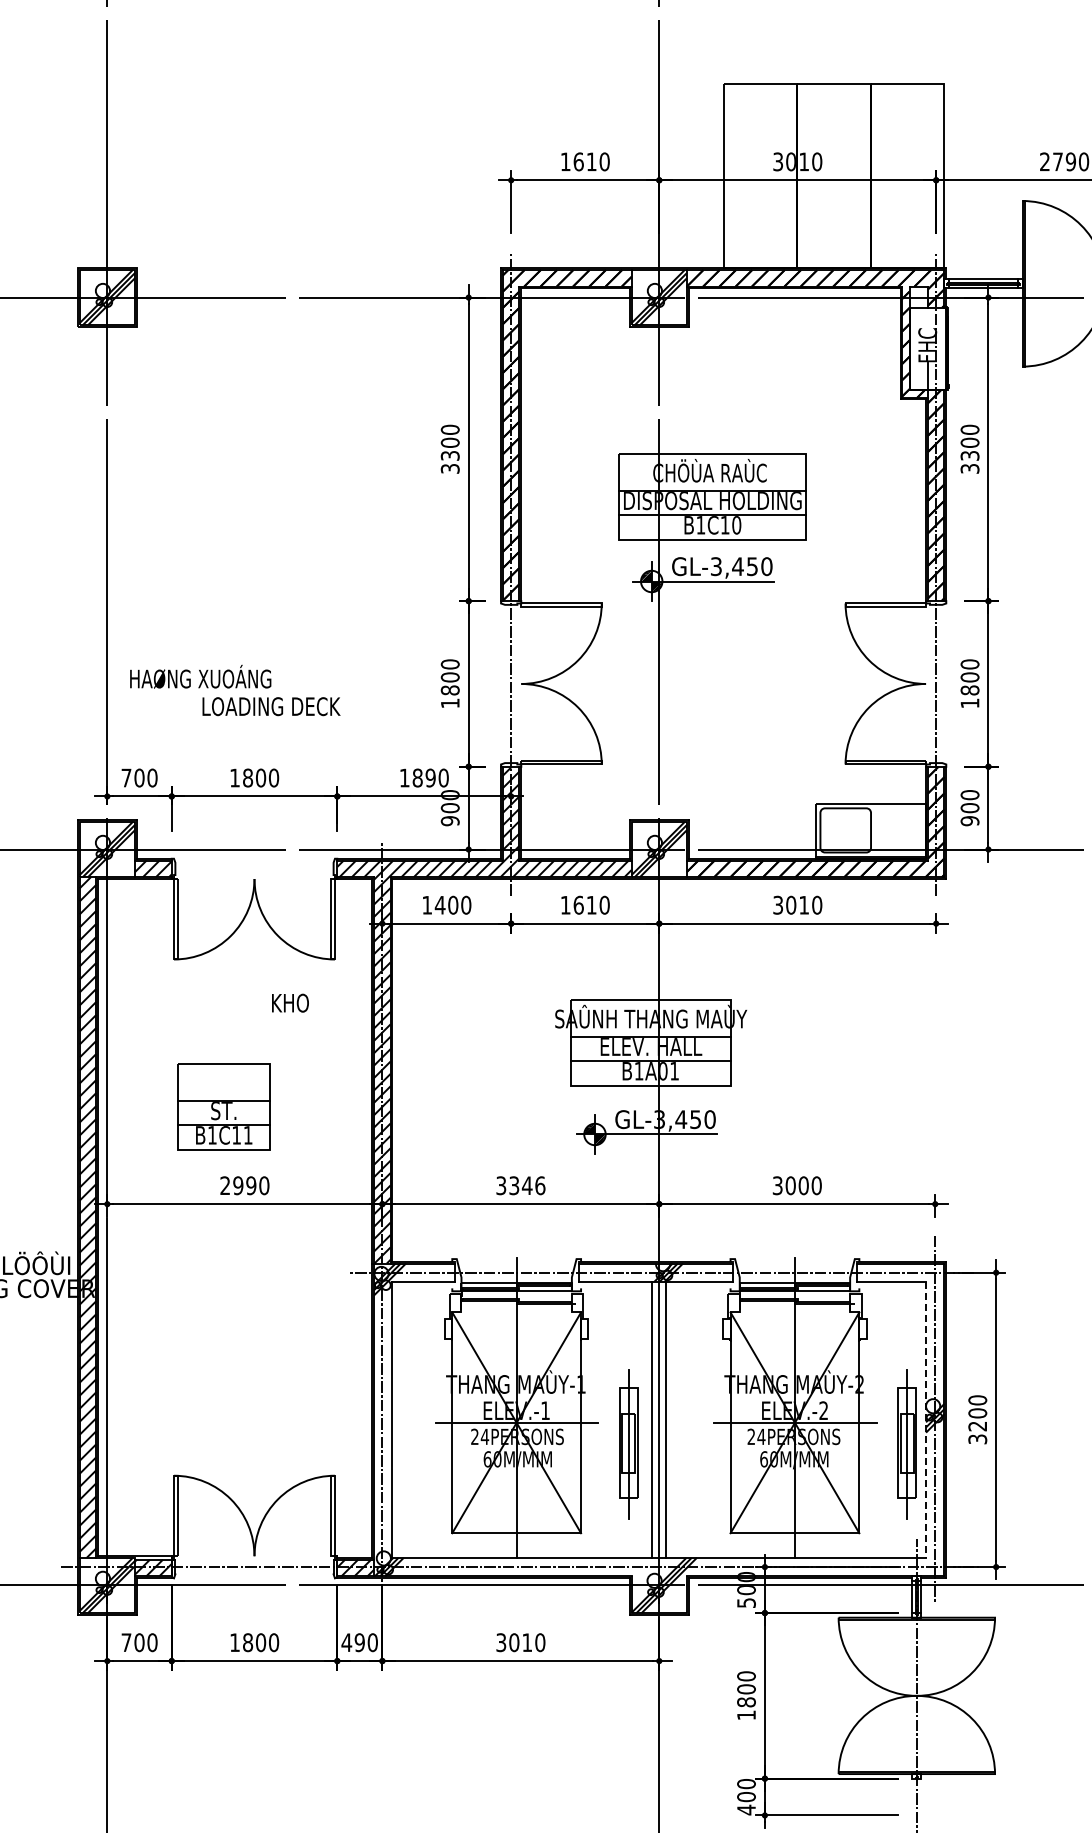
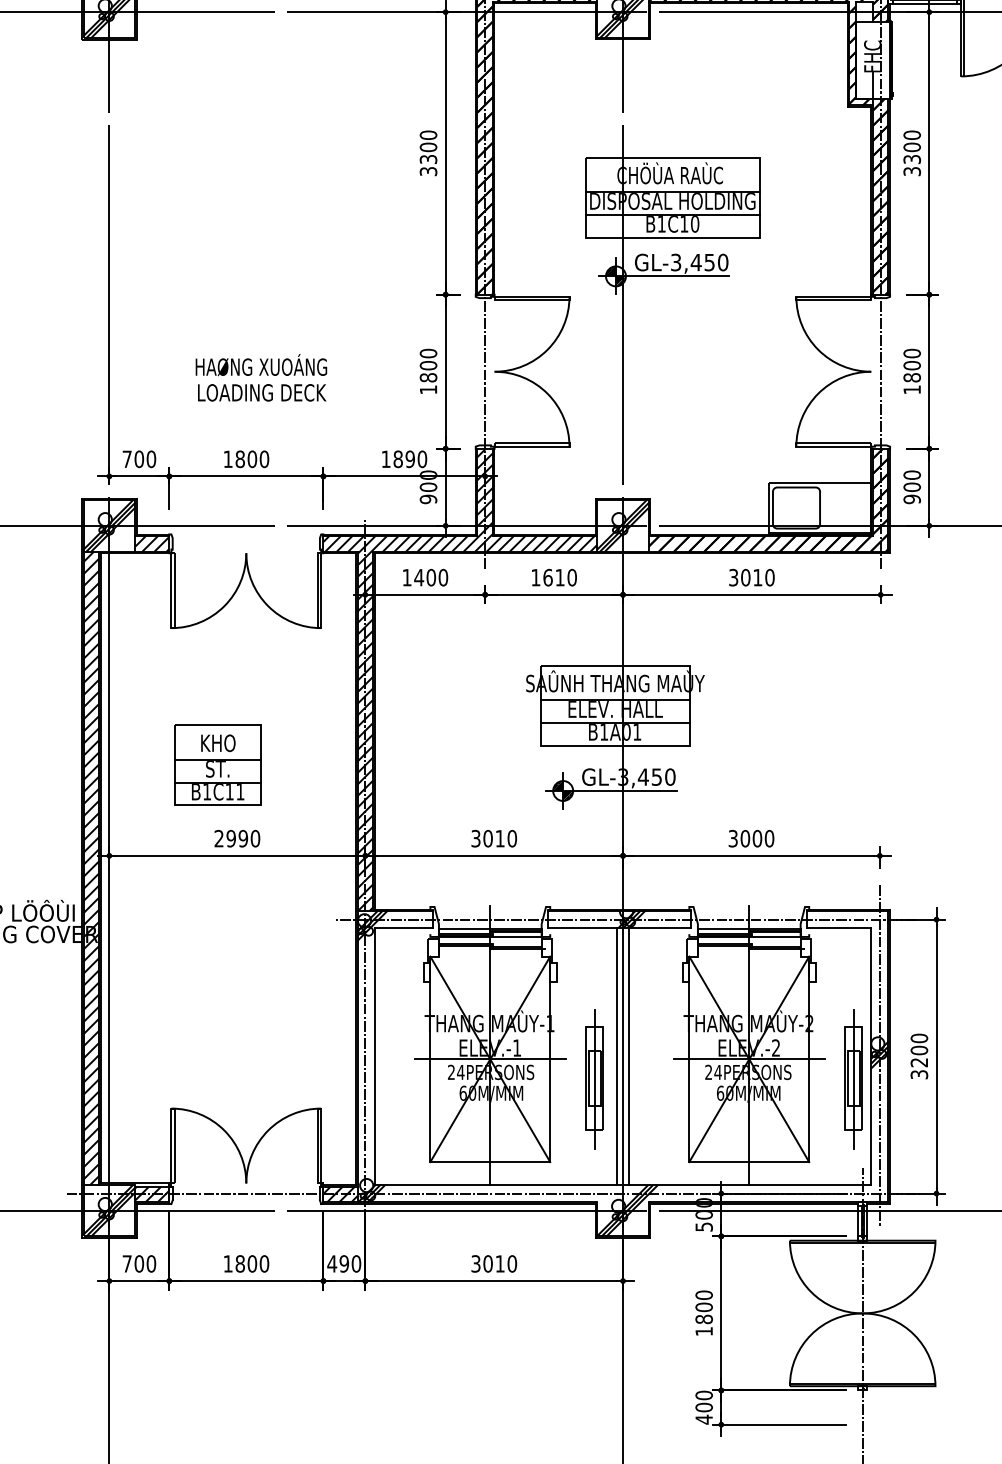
text: (200, 676) -> (261, 364), moved
text: (290, 1002) -> (218, 742), moved
text: (527, 1185) -> (500, 838), 3346 -> 3010
line: (926, 1419) -> (871, 1056), dashed -> solid

